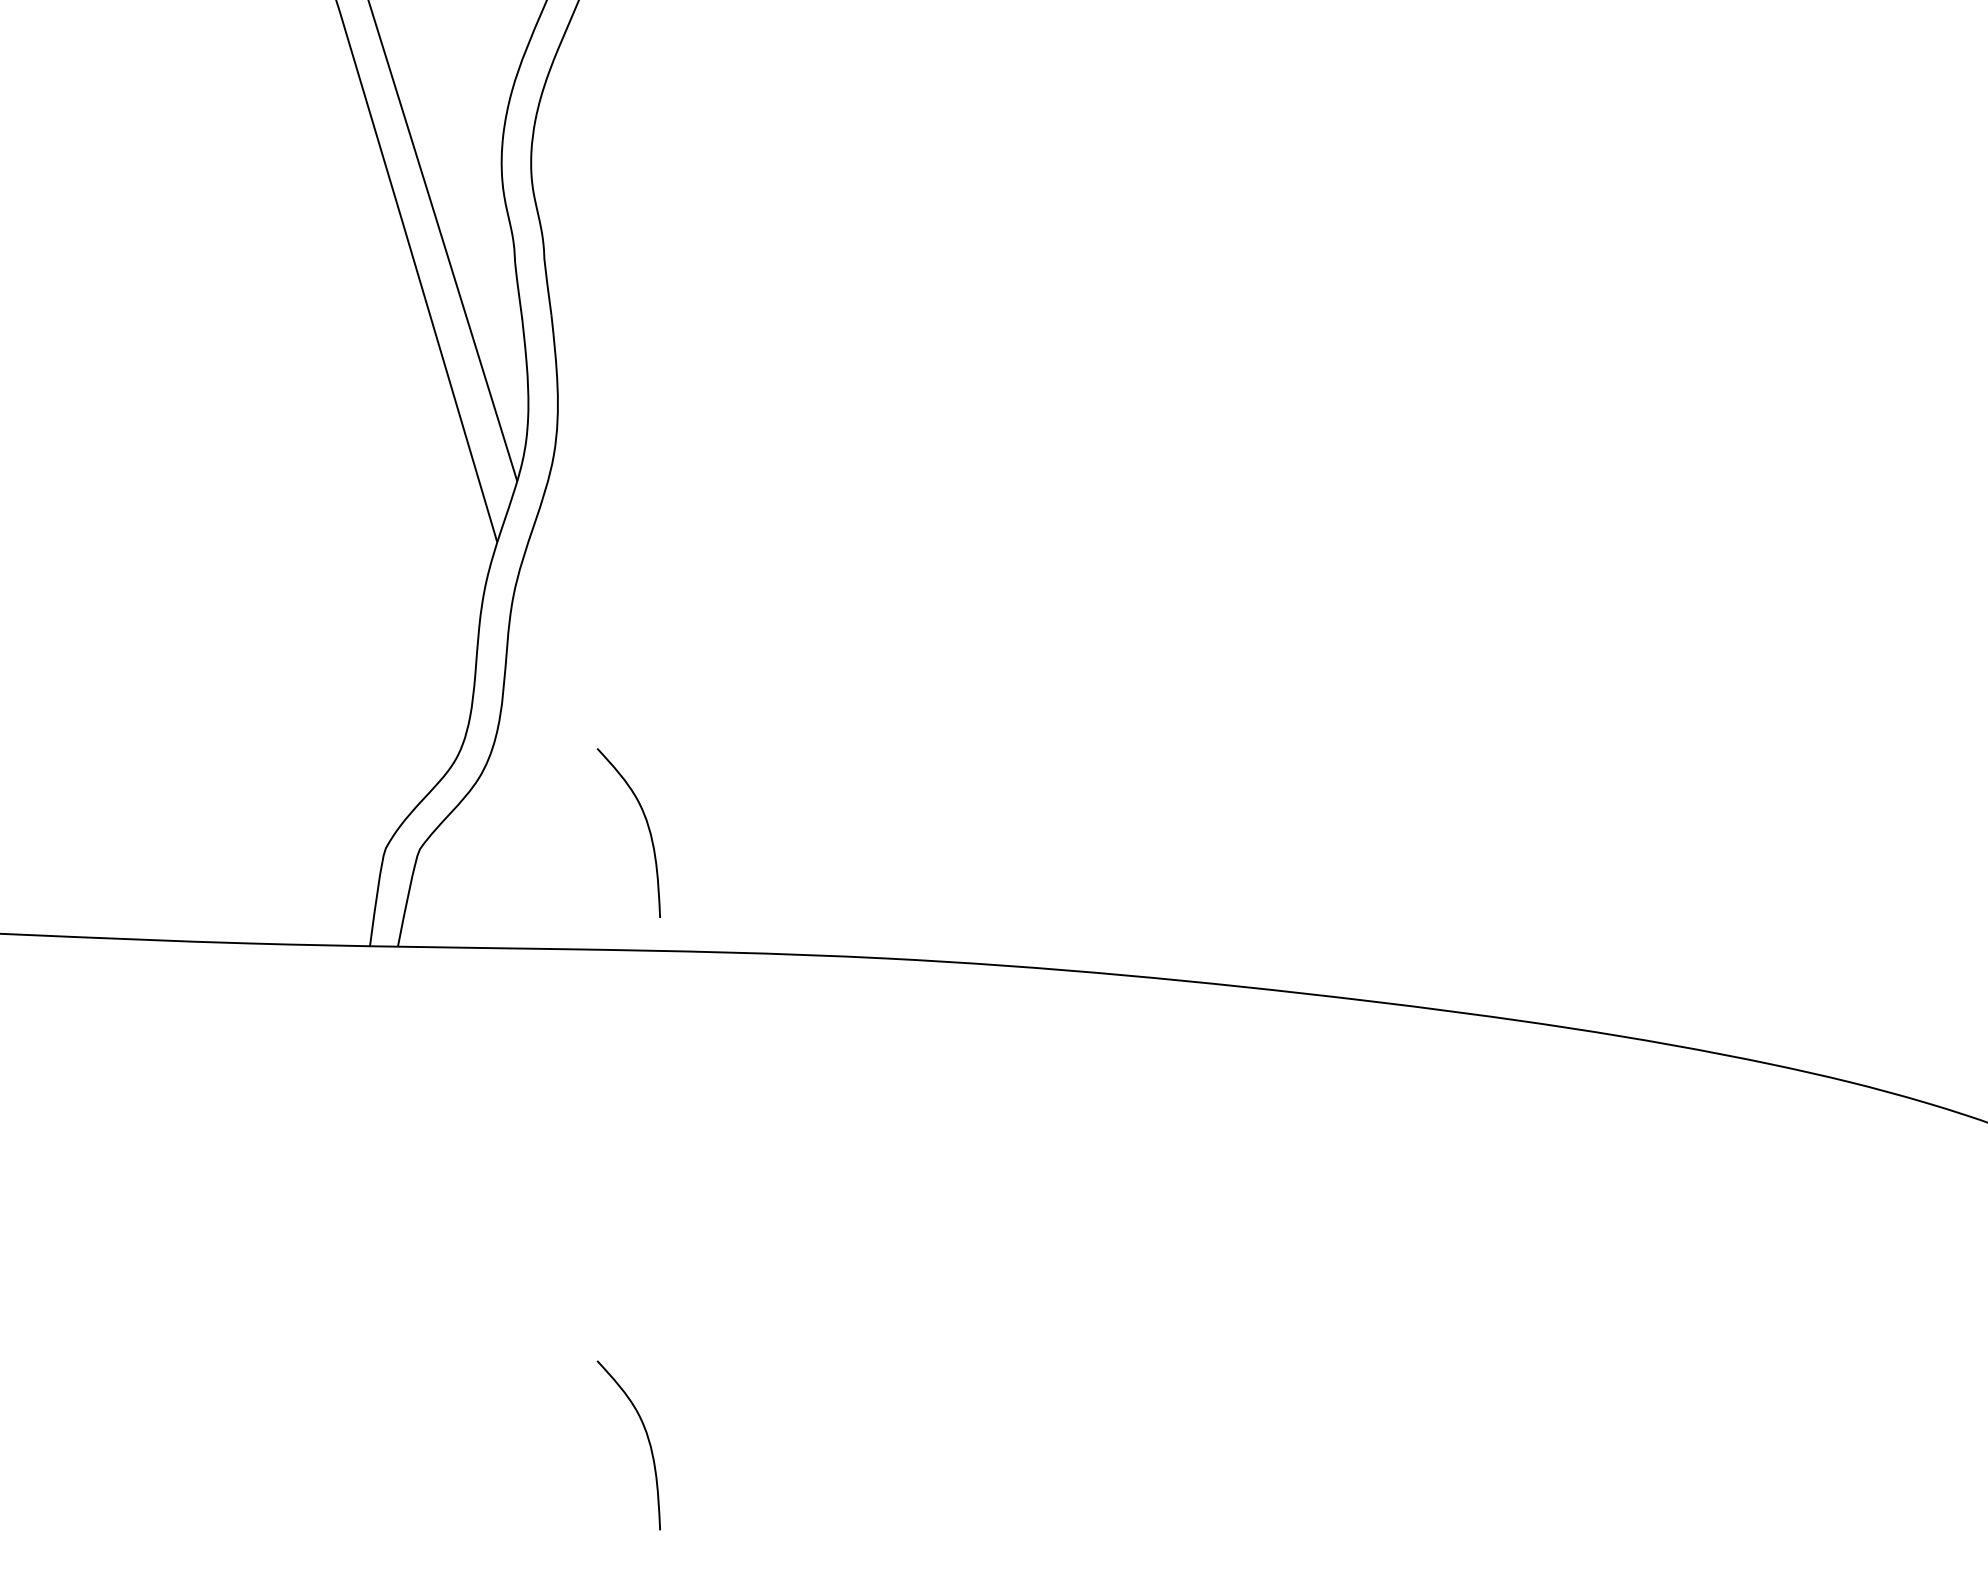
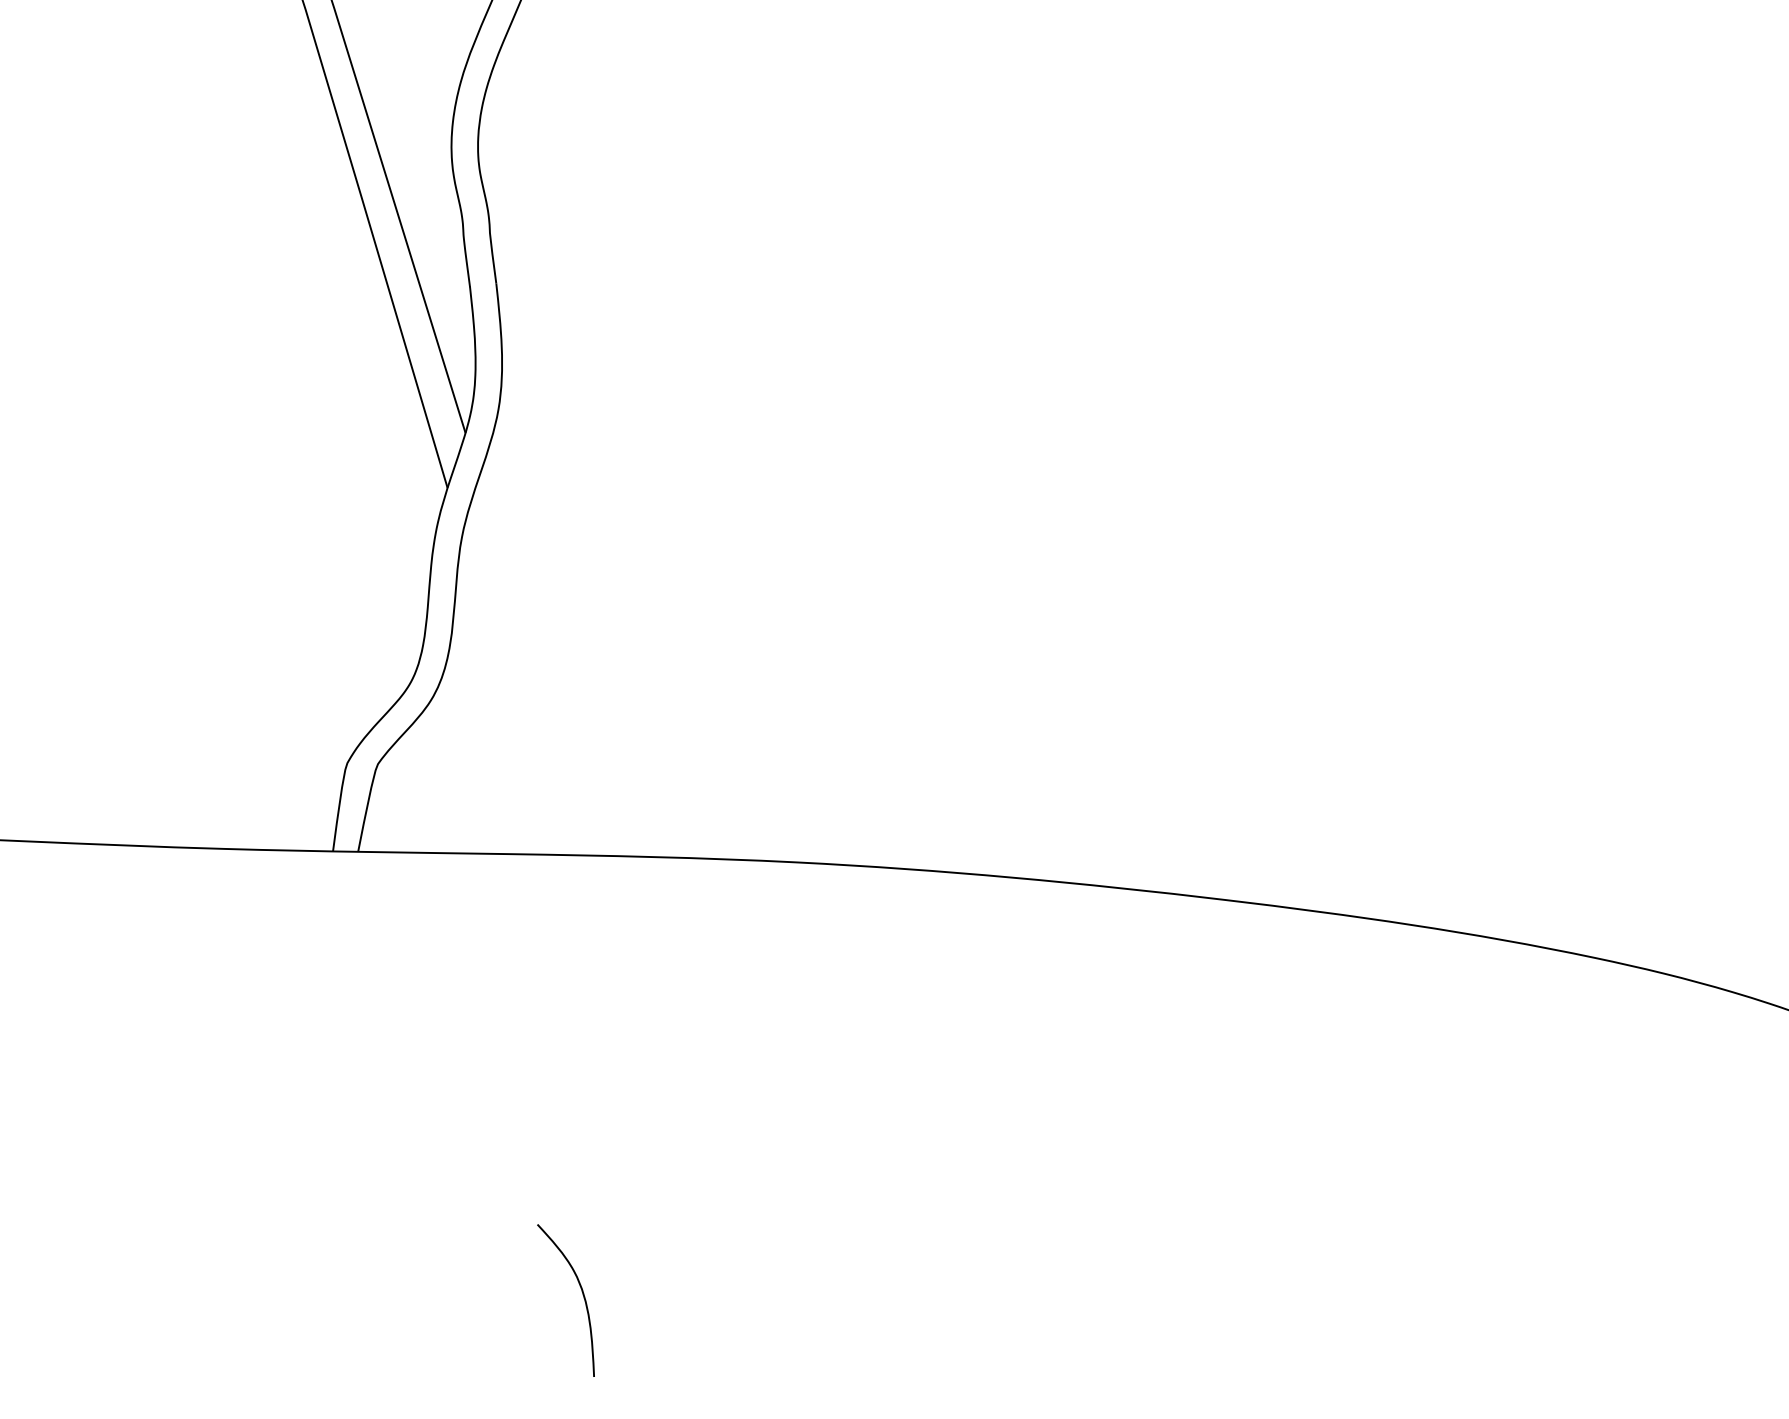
curve: (647, 827) -> (582, 744), removed

